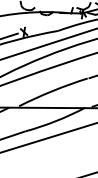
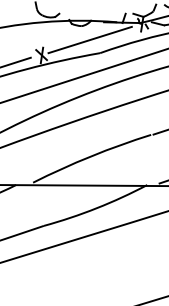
line: (52, 22) -> (90, 38), added

